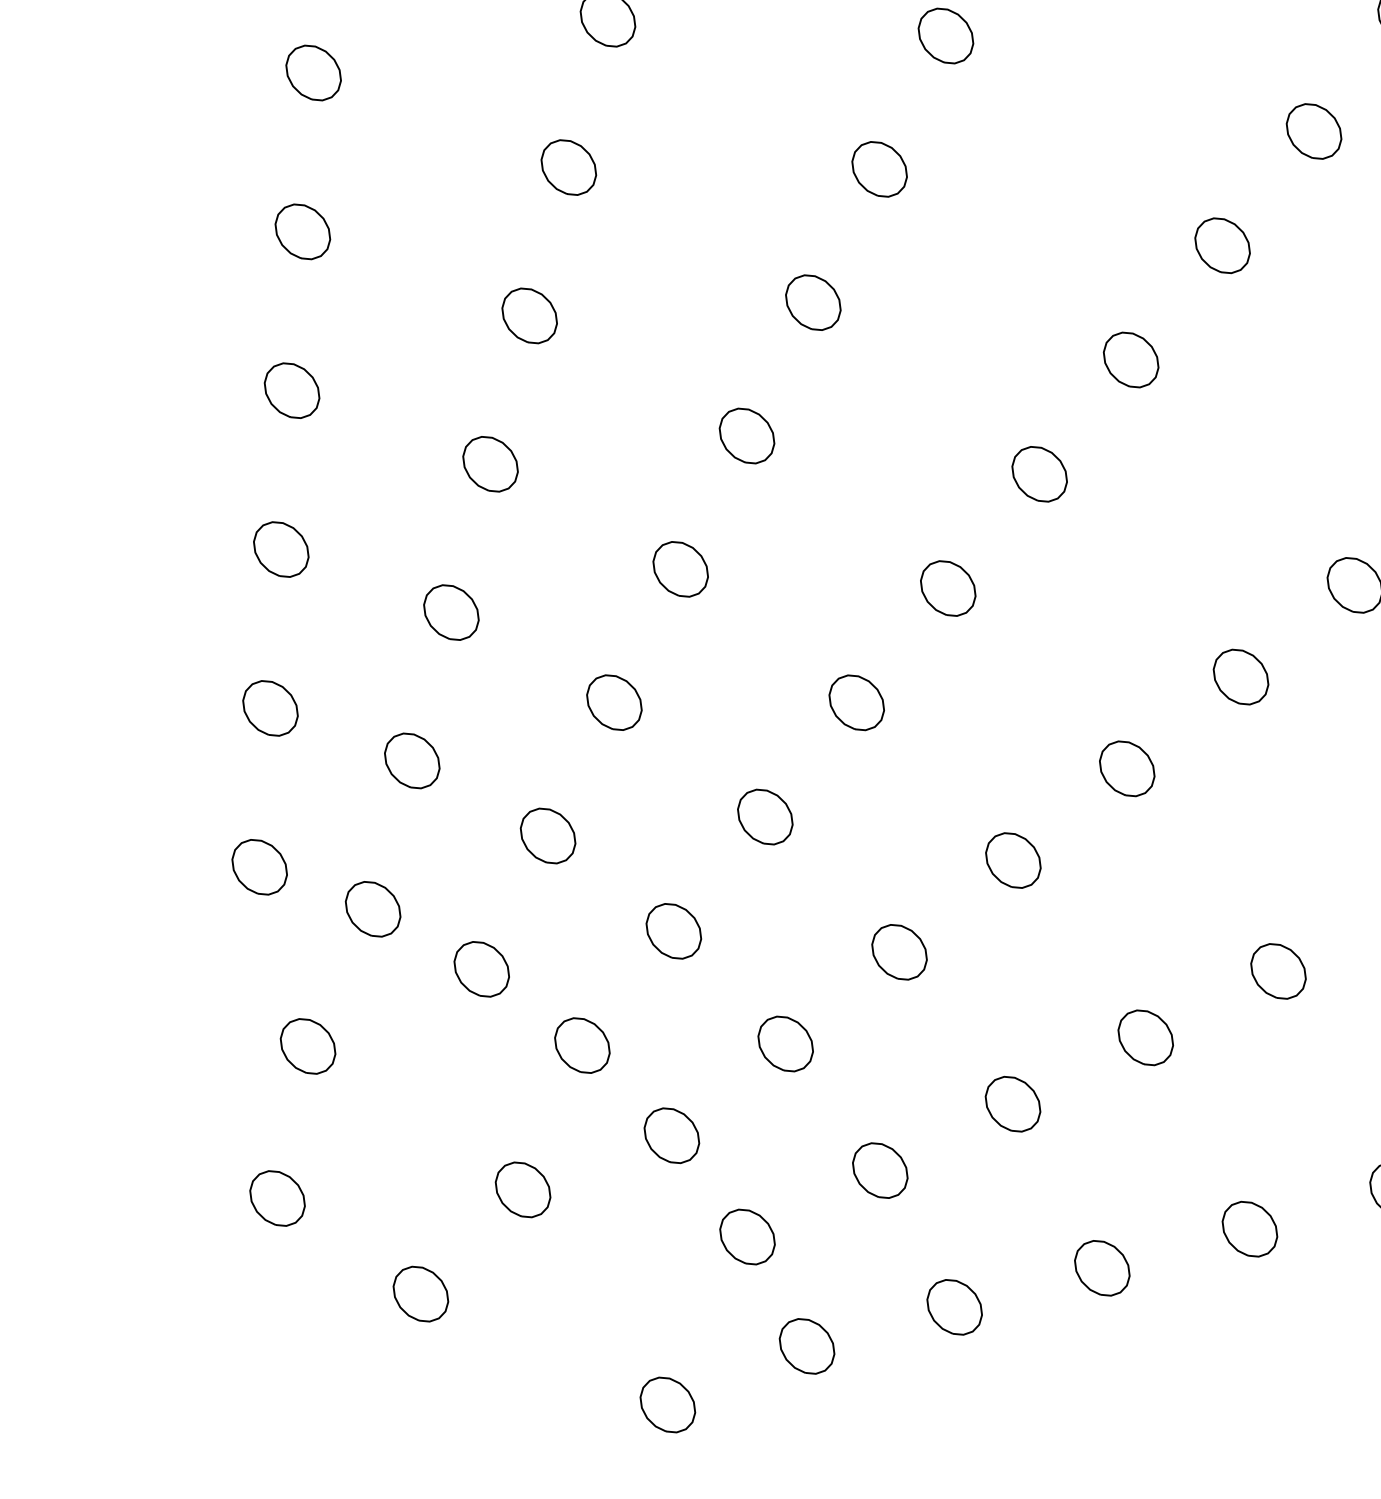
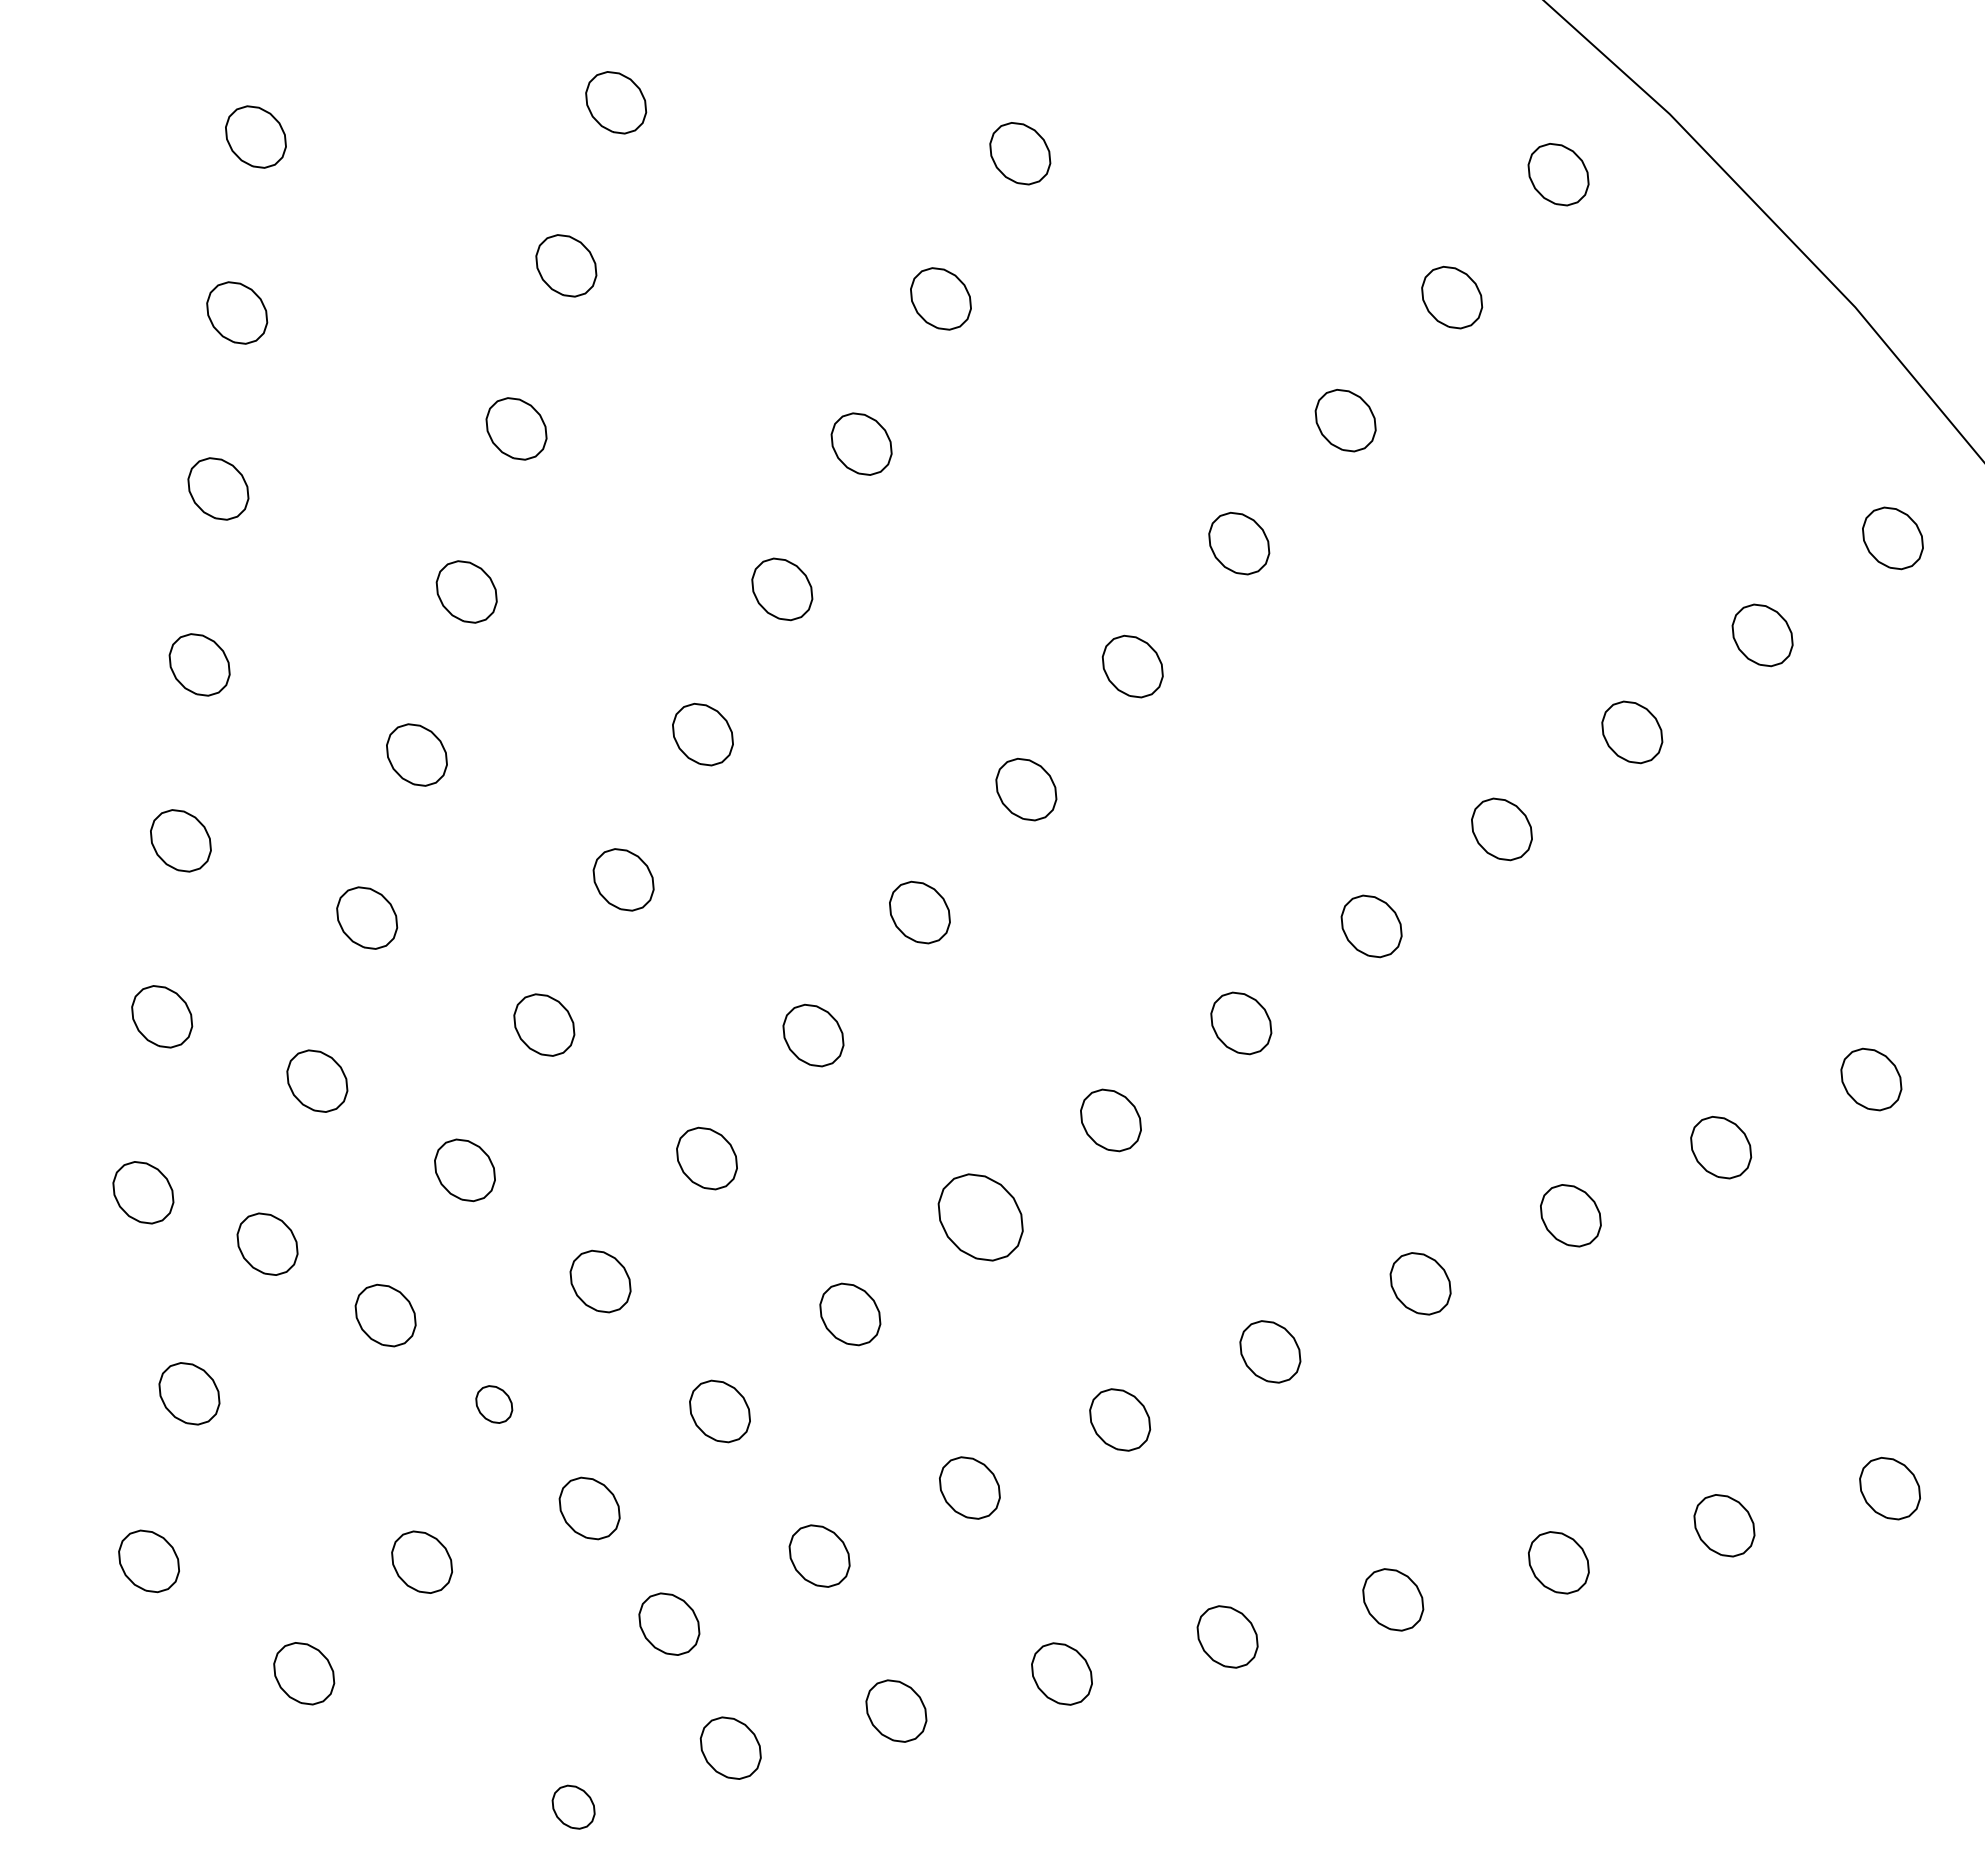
part: (1013, 860) -> (980, 1217), size x1.4
part: (582, 1045) -> (494, 1404), size x0.6
part: (667, 1404) -> (573, 1806), size x0.7

